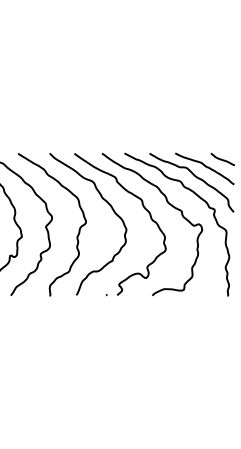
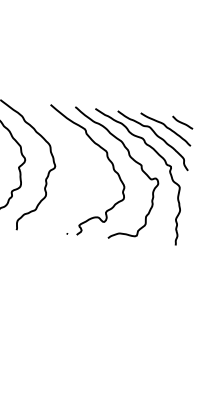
curve: (113, 212) -> (80, 160), removed

